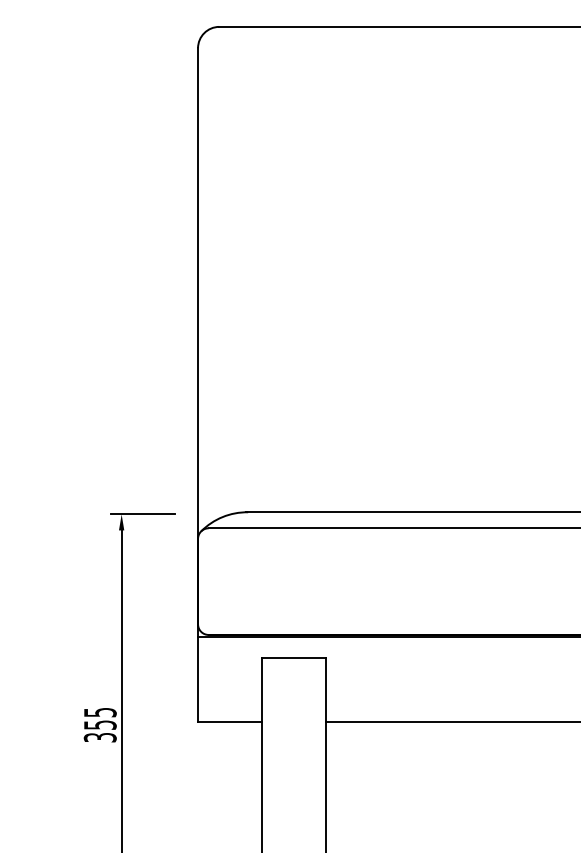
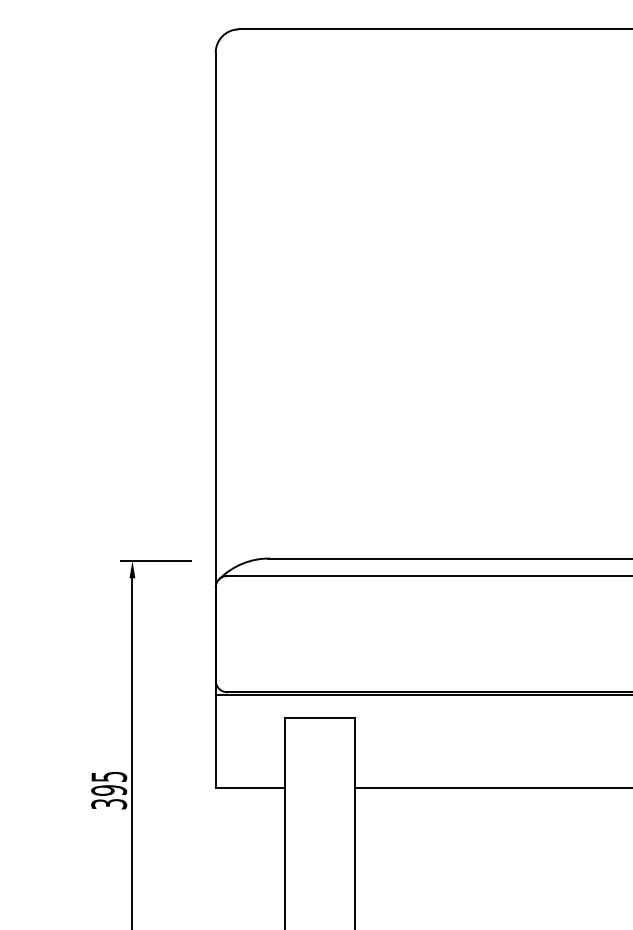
text: (99, 725) -> (108, 790), 355 -> 395

